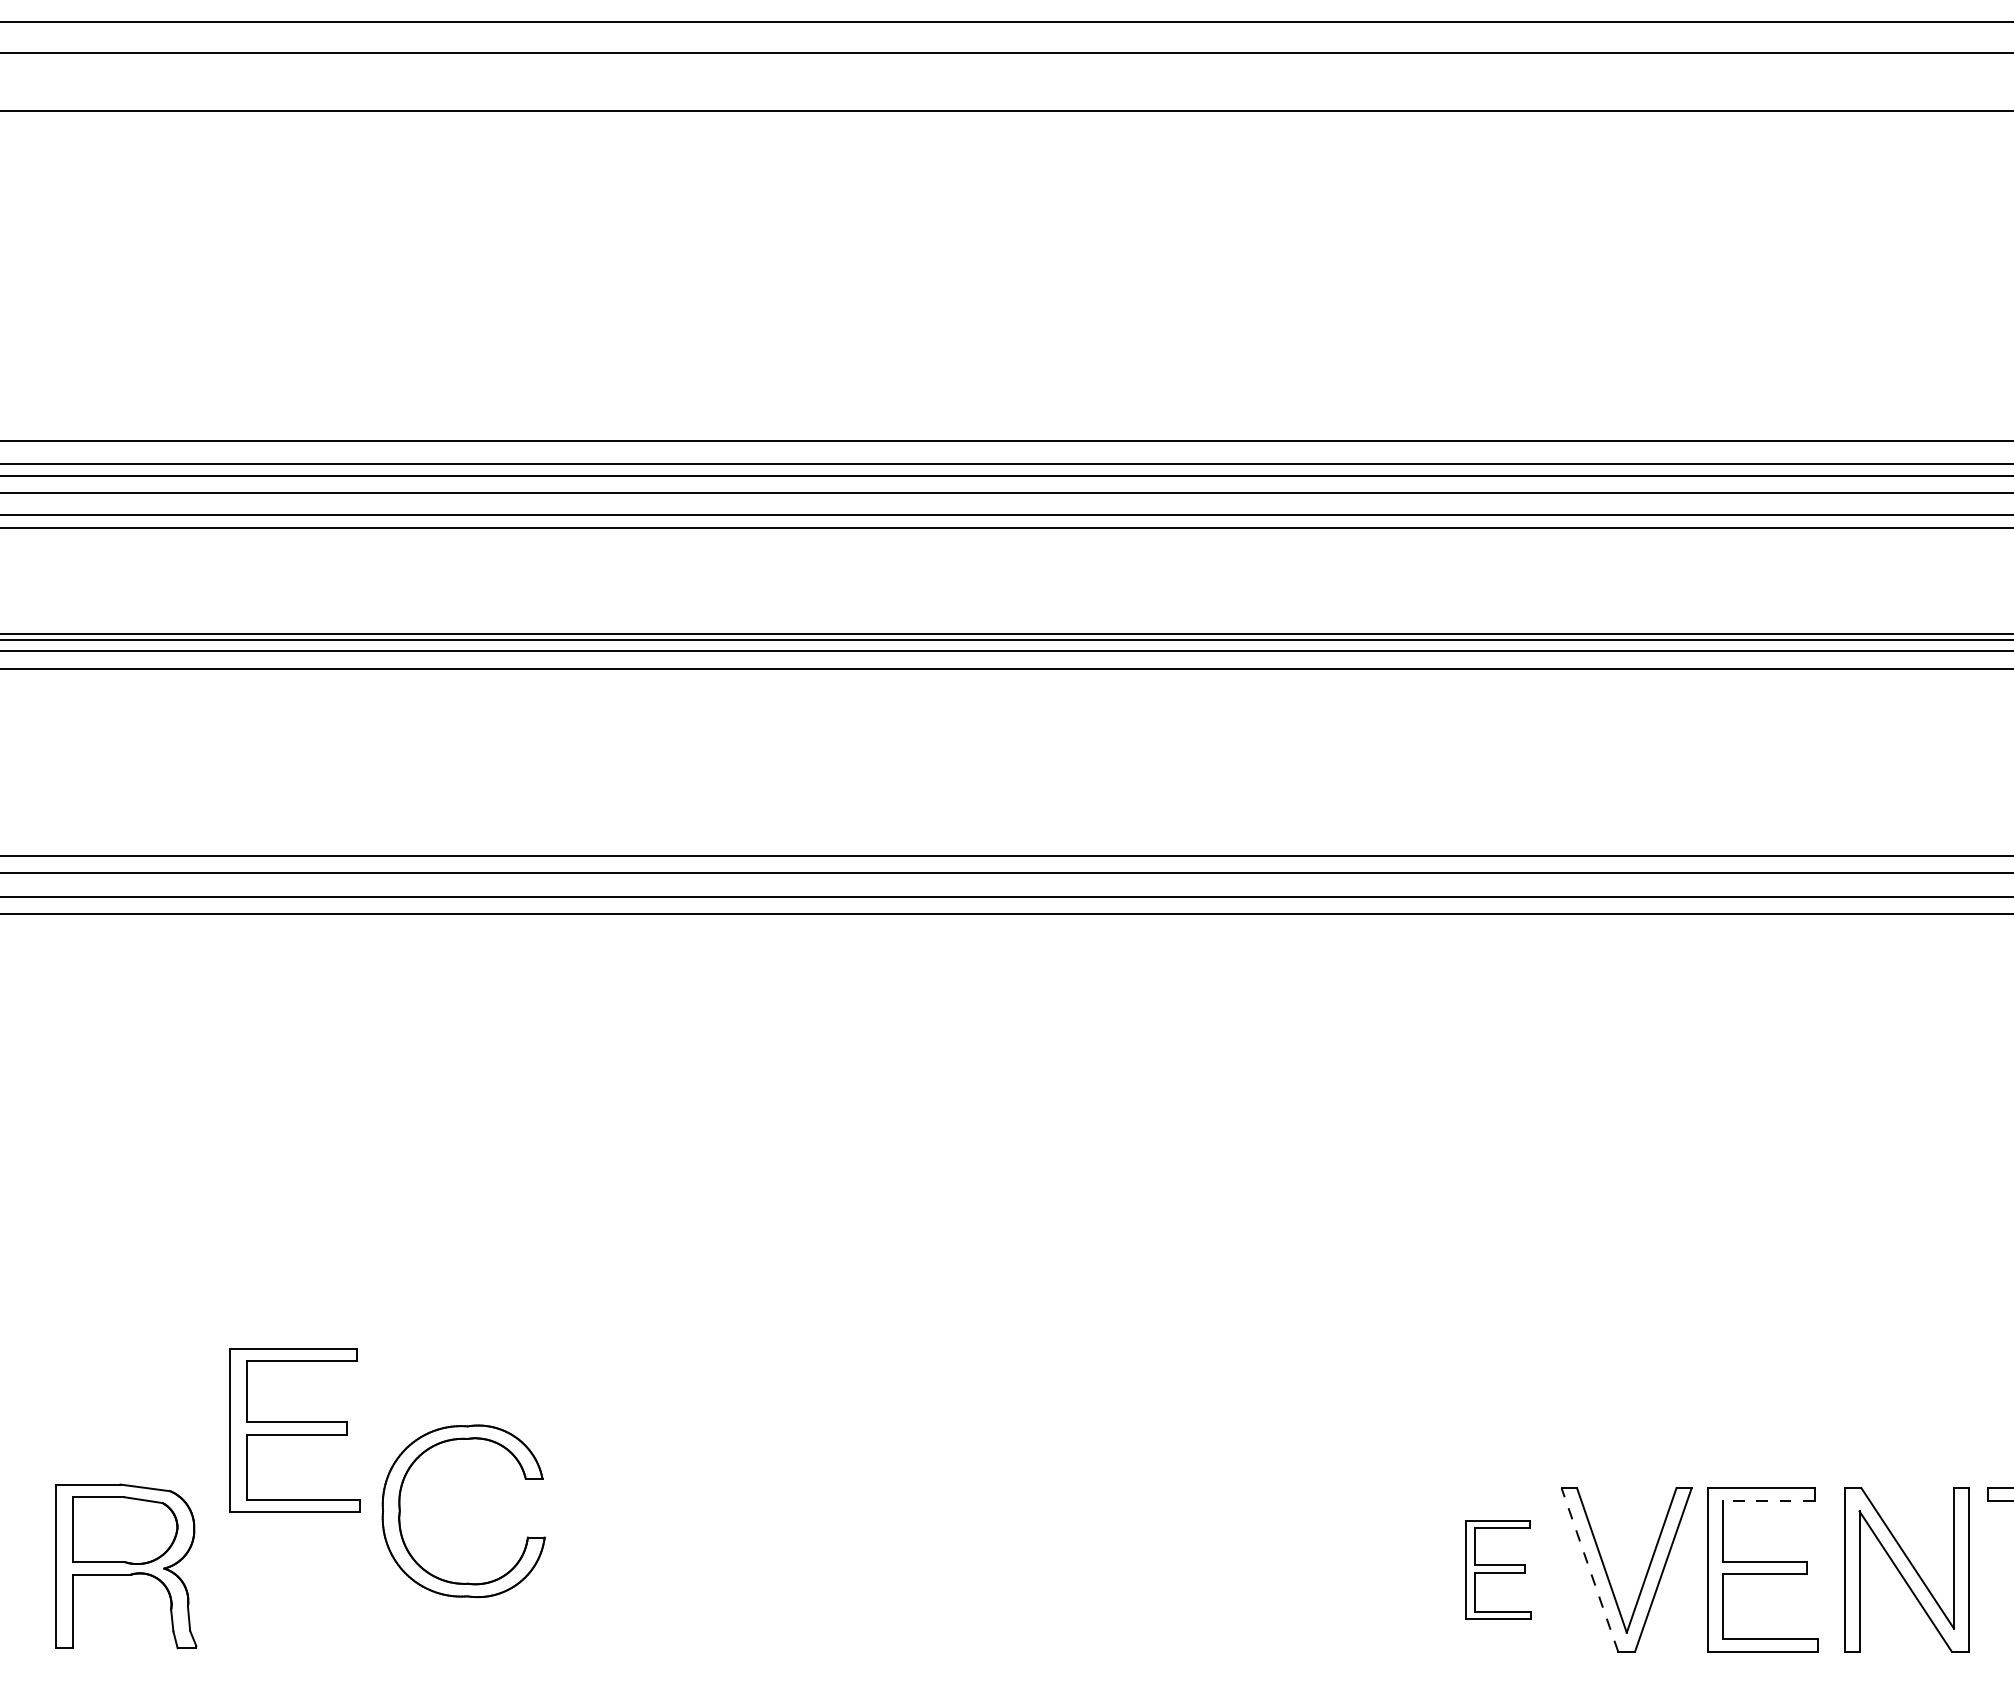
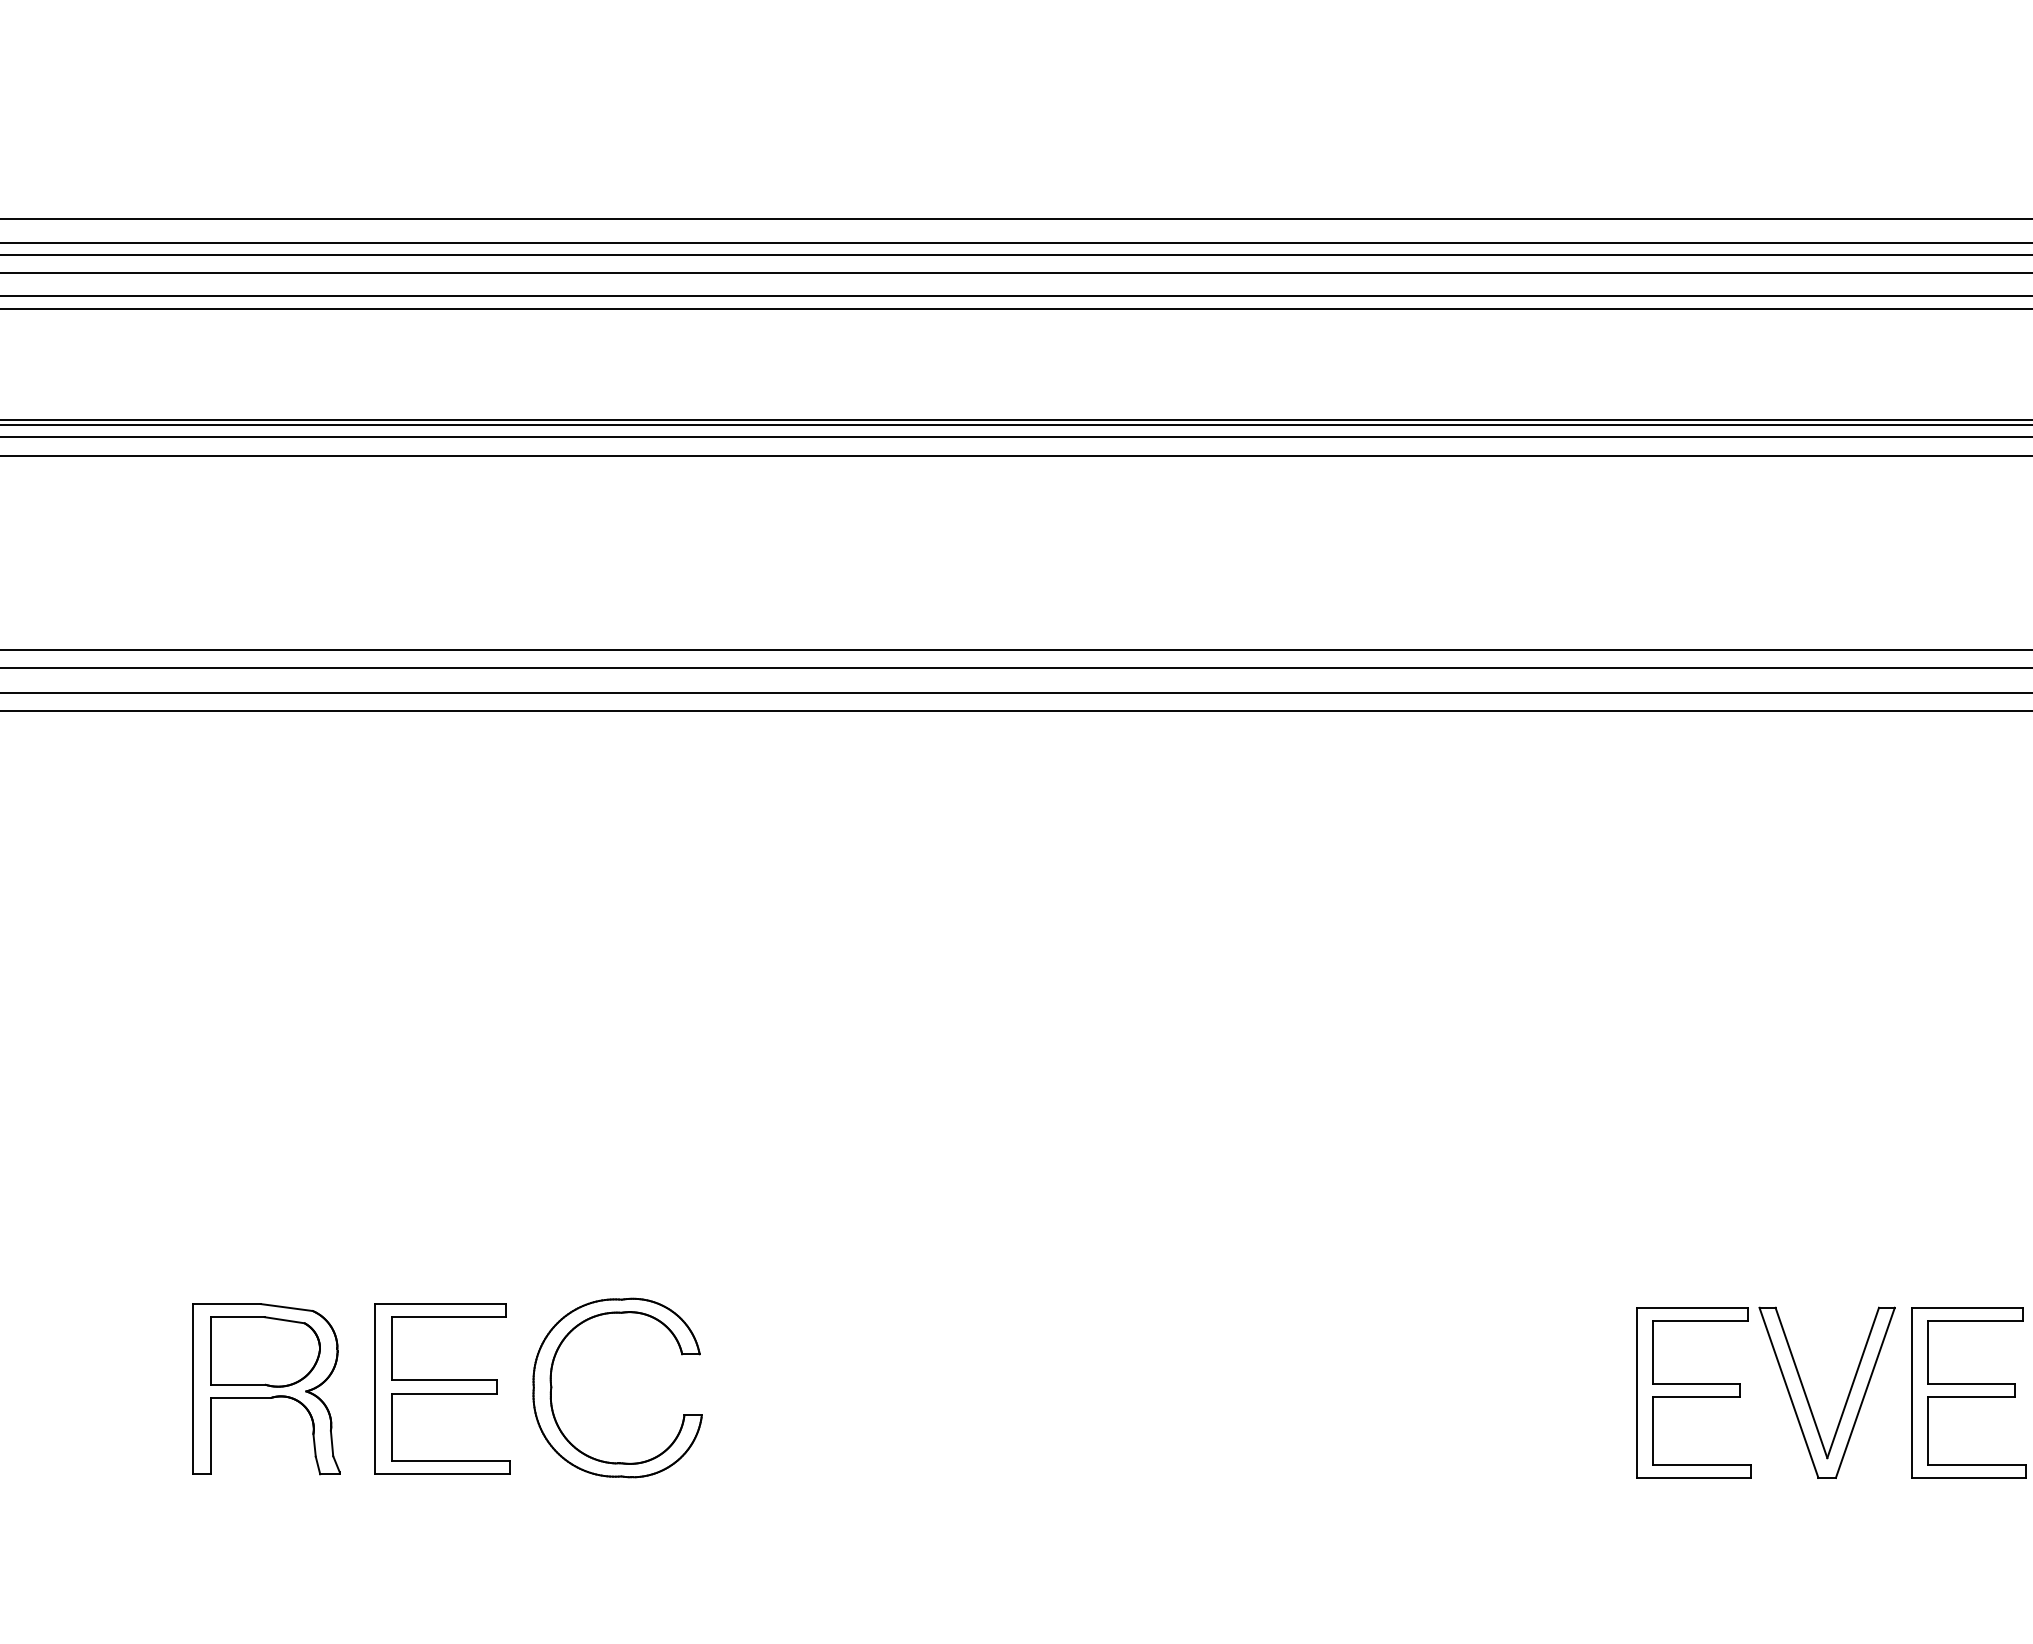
part: (294, 1430) -> (441, 1389), moved
line: (1769, 1500) -> (1975, 1320), dashed -> solid
part: (400, 1511) -> (551, 1388), moved
part: (1498, 1569) -> (1693, 1392), size x1.67
line: (1589, 1570) -> (1788, 1393), dashed -> solid

